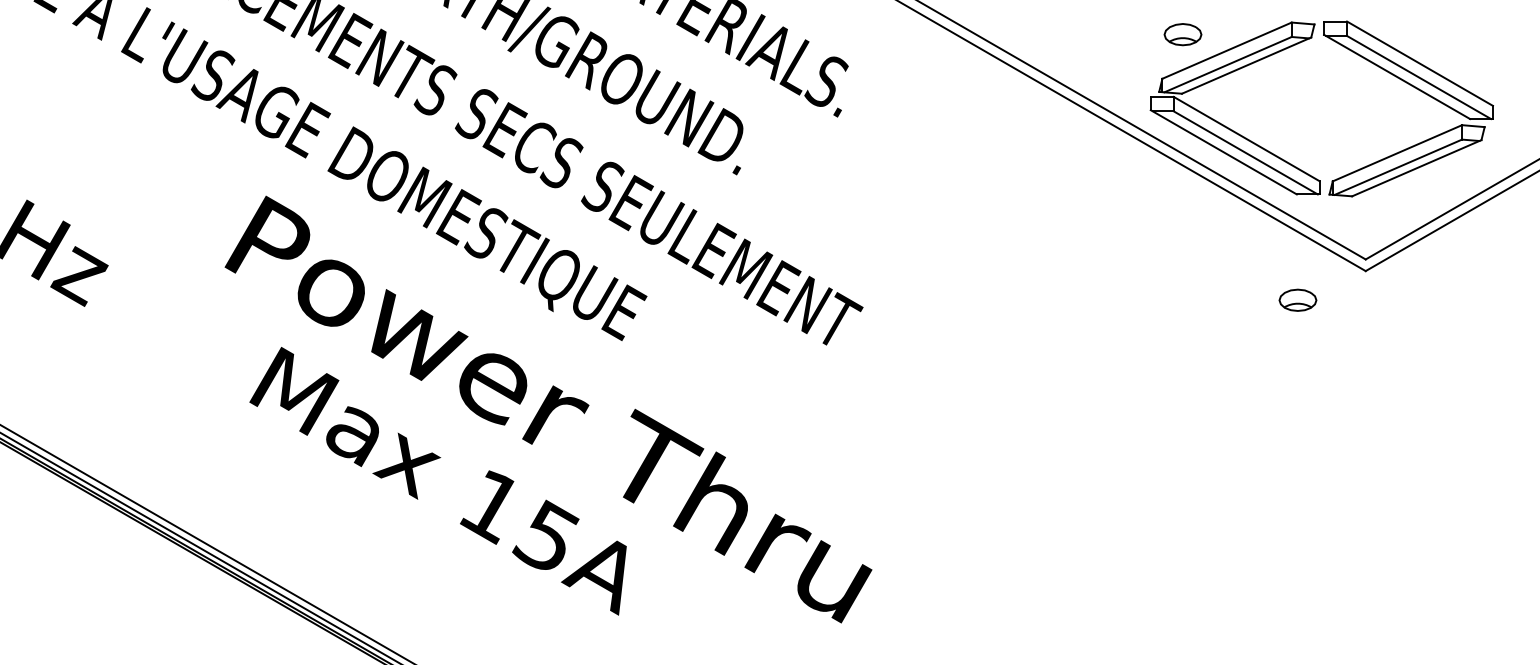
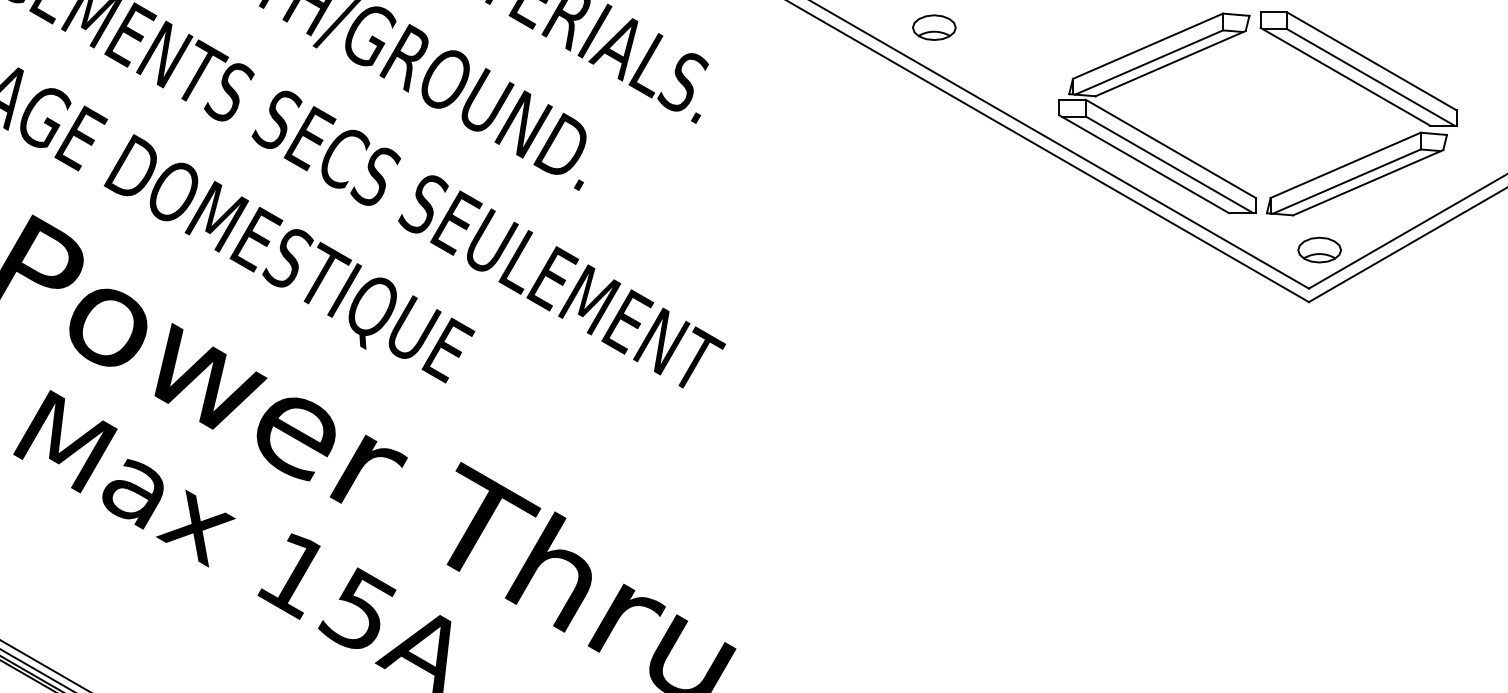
part: (1182, 34) -> (933, 27), moved
part: (1297, 299) -> (1319, 249), moved

